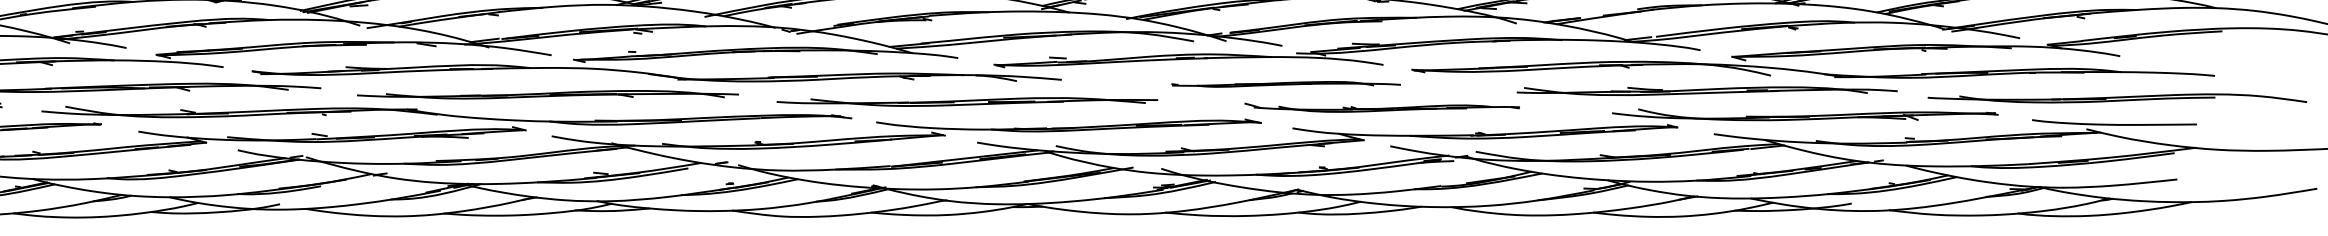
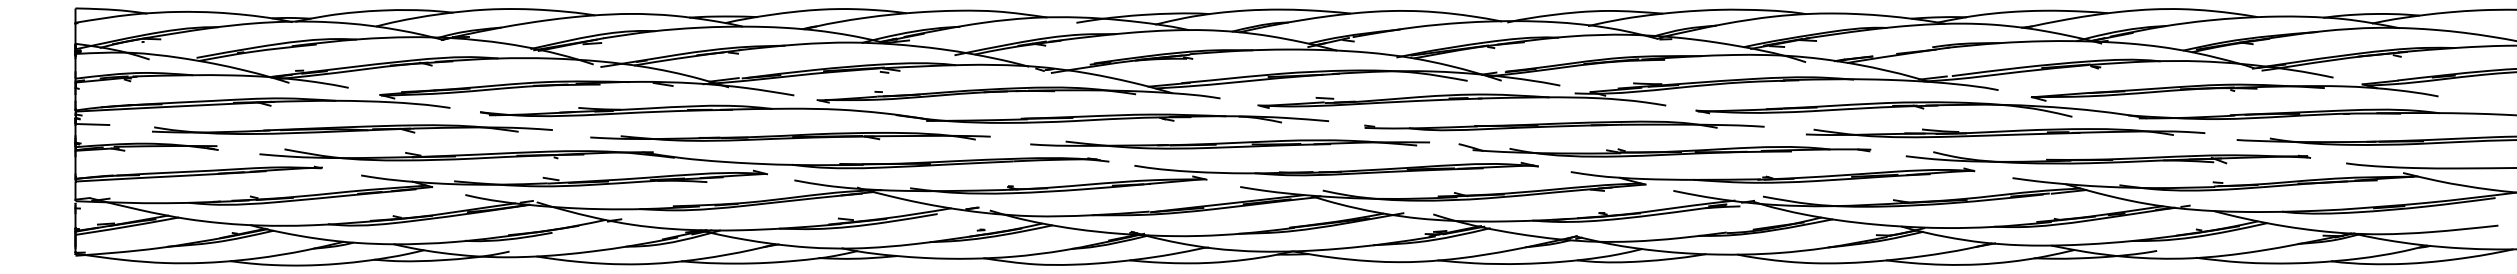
part: (1286, 83) -> (1564, 125), size x1.67
part: (1381, 107) -> (1664, 150), size x1.43

